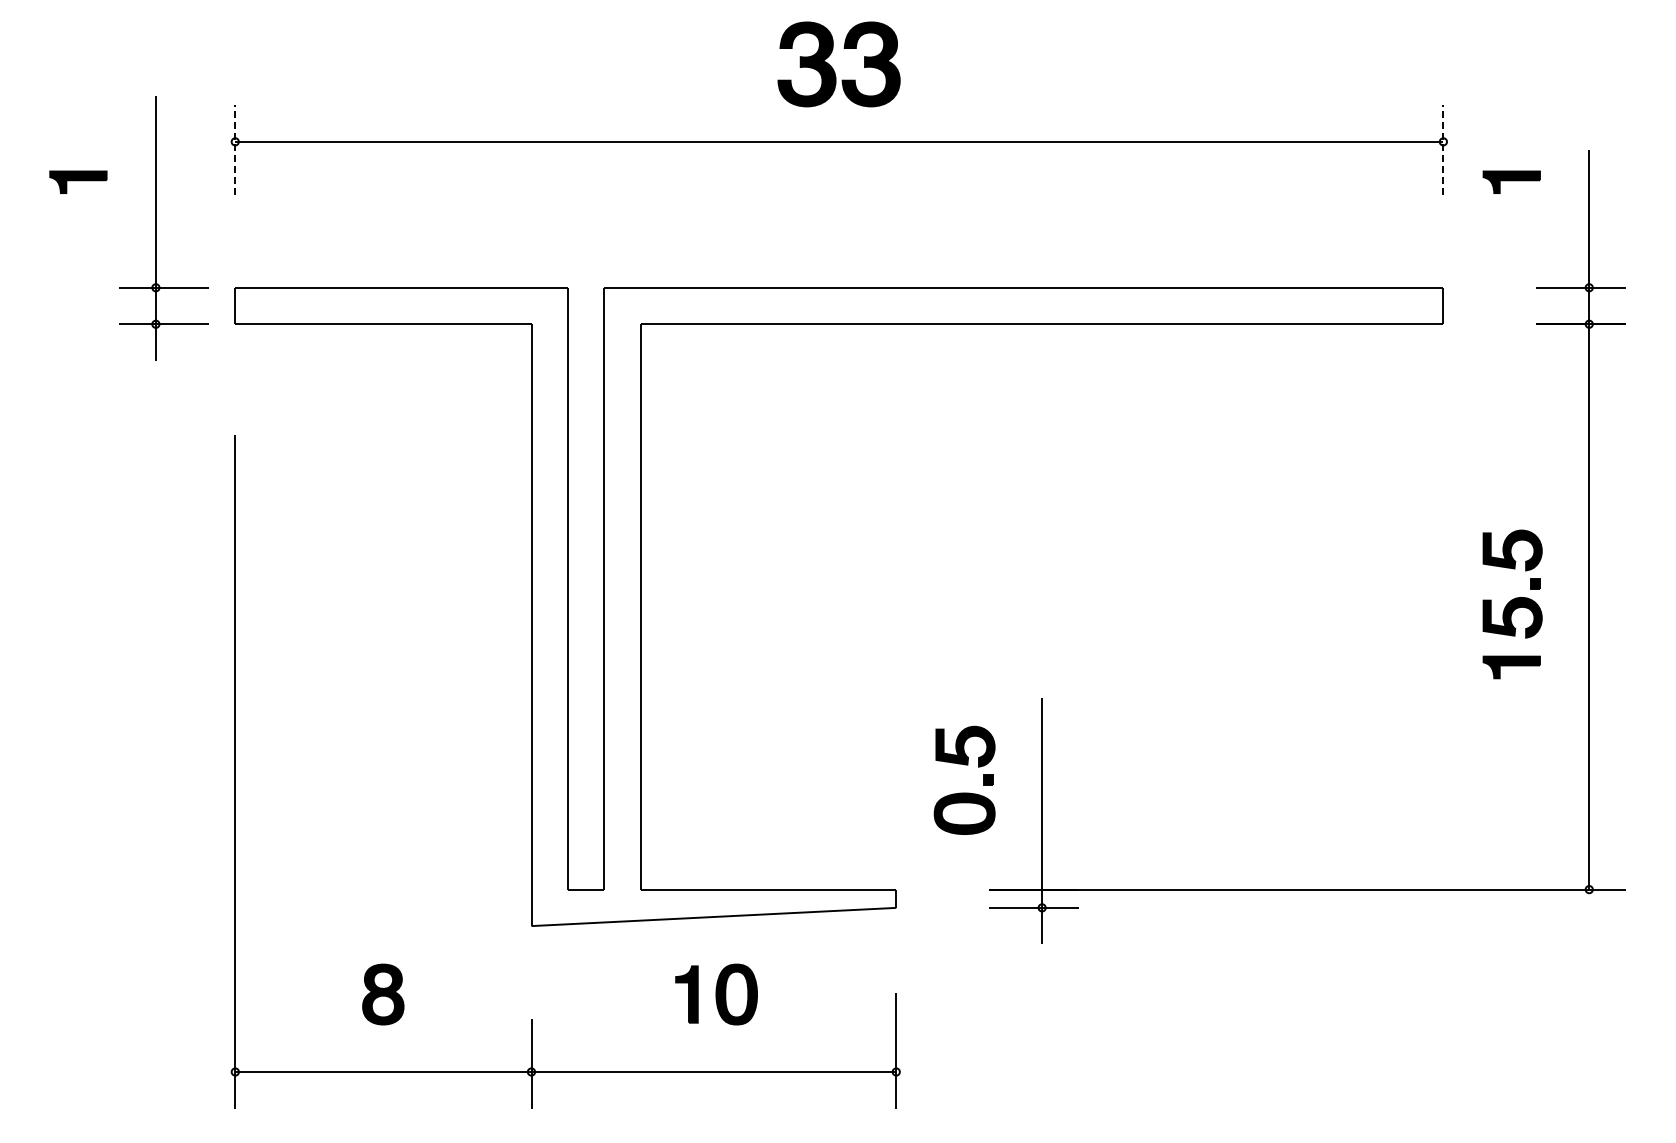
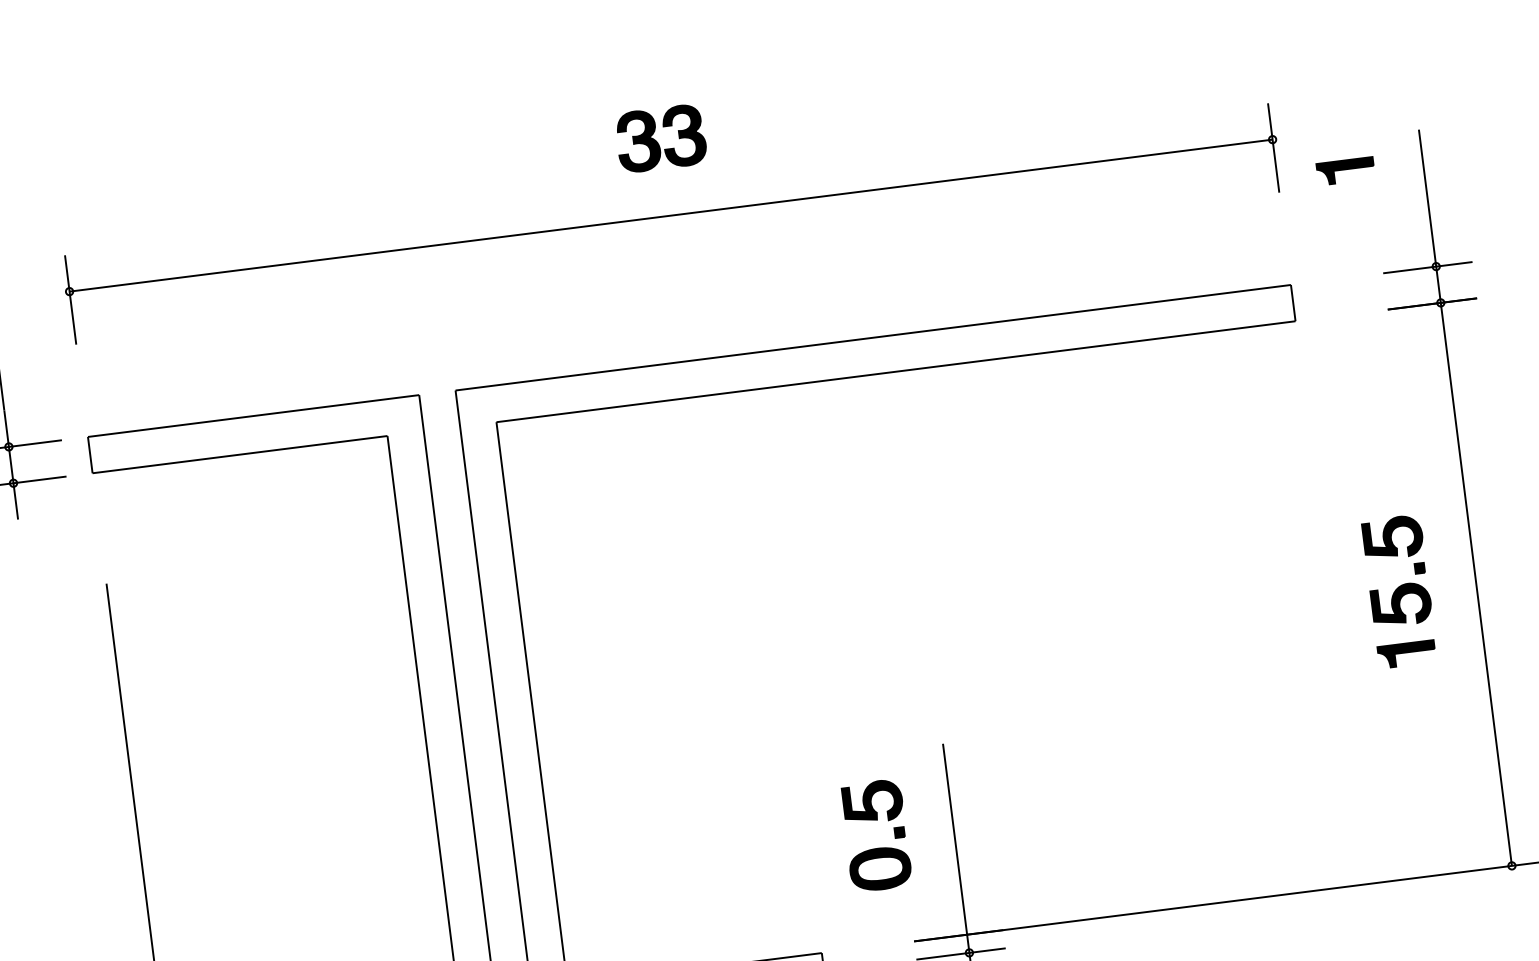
part: (838, 64) -> (660, 138), size x0.71
line: (235, 150) -> (70, 300), dashed -> solid
line: (1443, 150) -> (1273, 148), dashed -> solid

